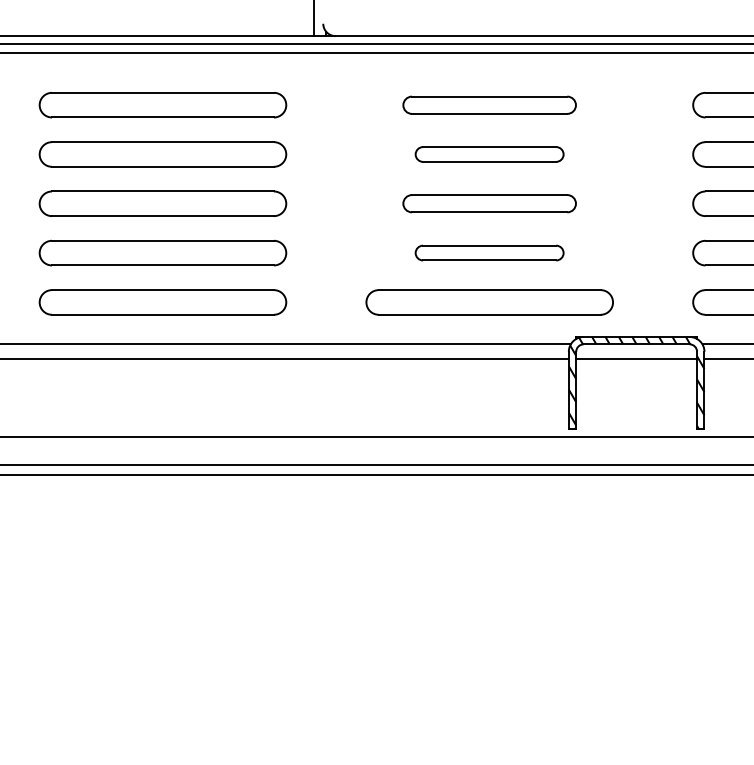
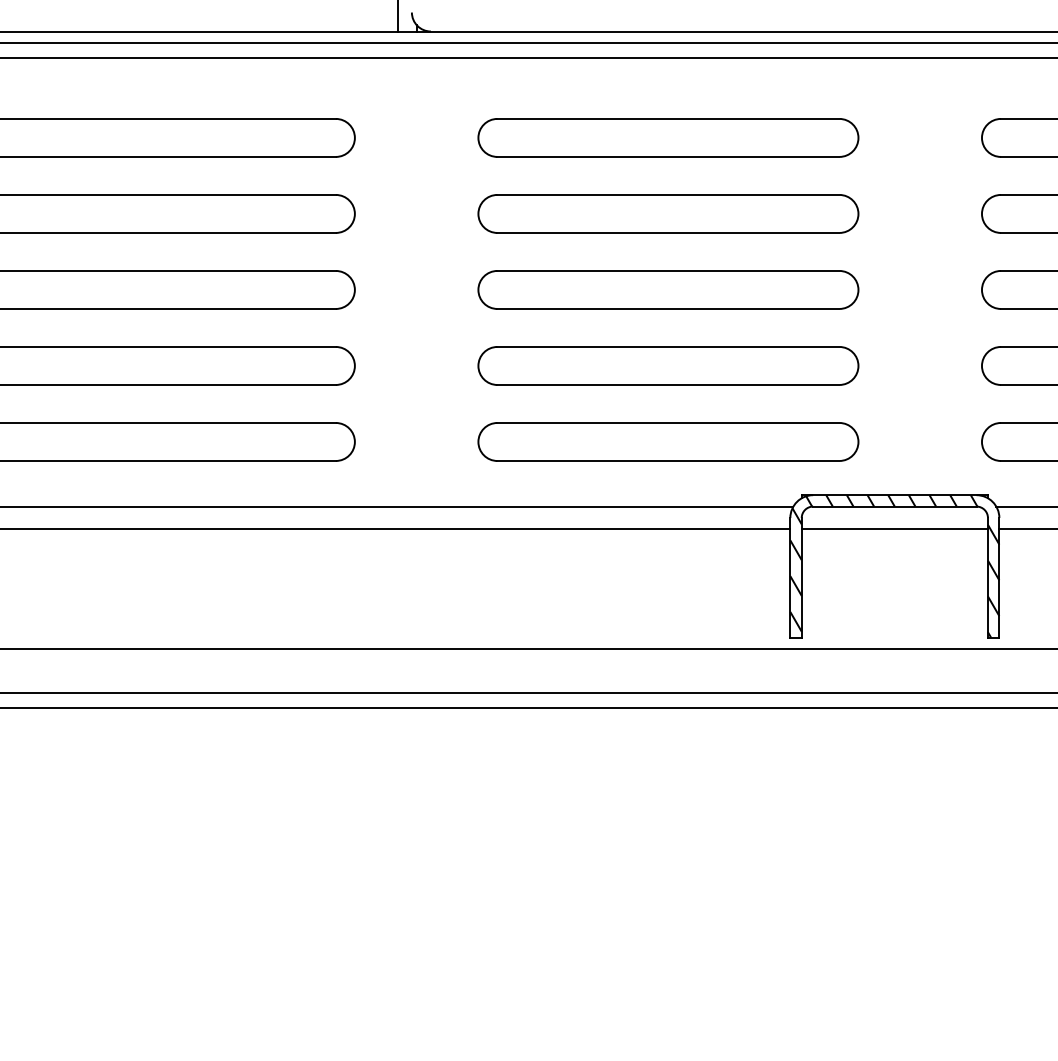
part: (489, 105) -> (668, 138), size x1.43
part: (489, 154) -> (668, 213), size x1.67
part: (489, 203) -> (668, 289), size x1.43
part: (489, 252) -> (668, 365), size x1.67

